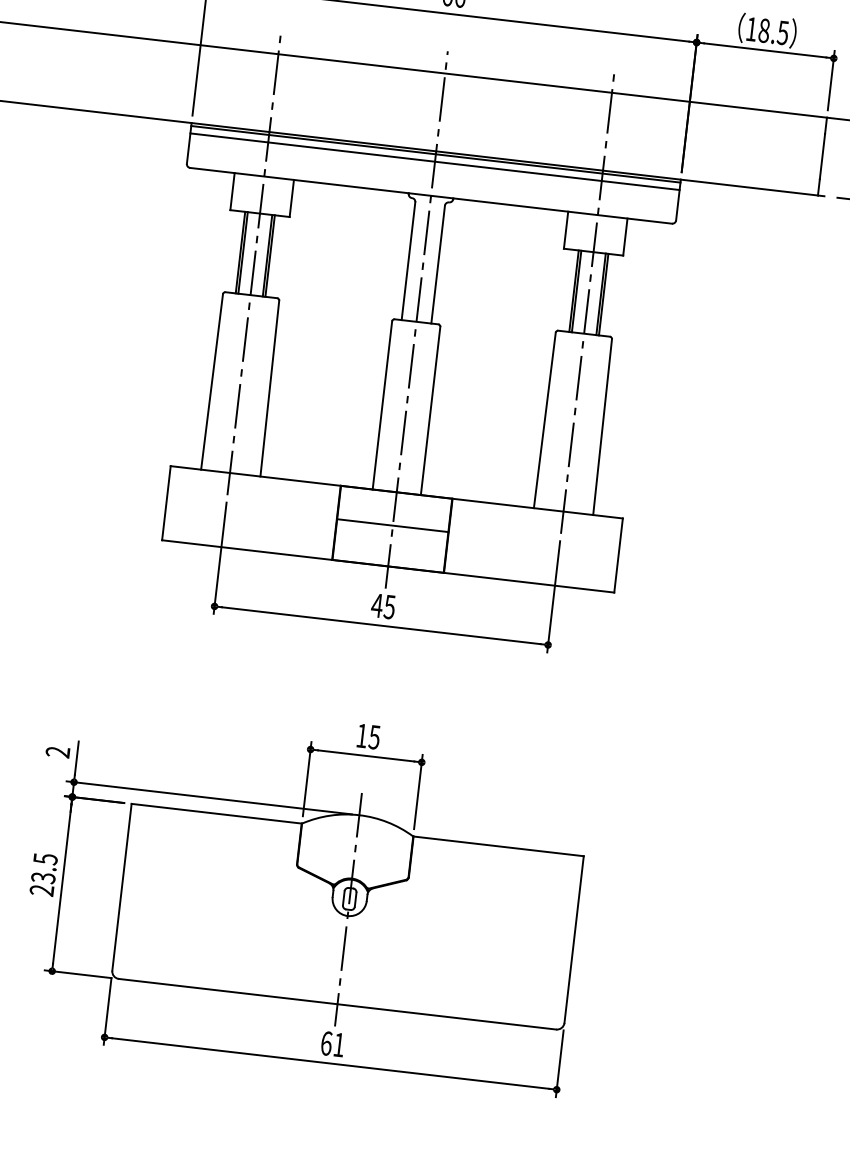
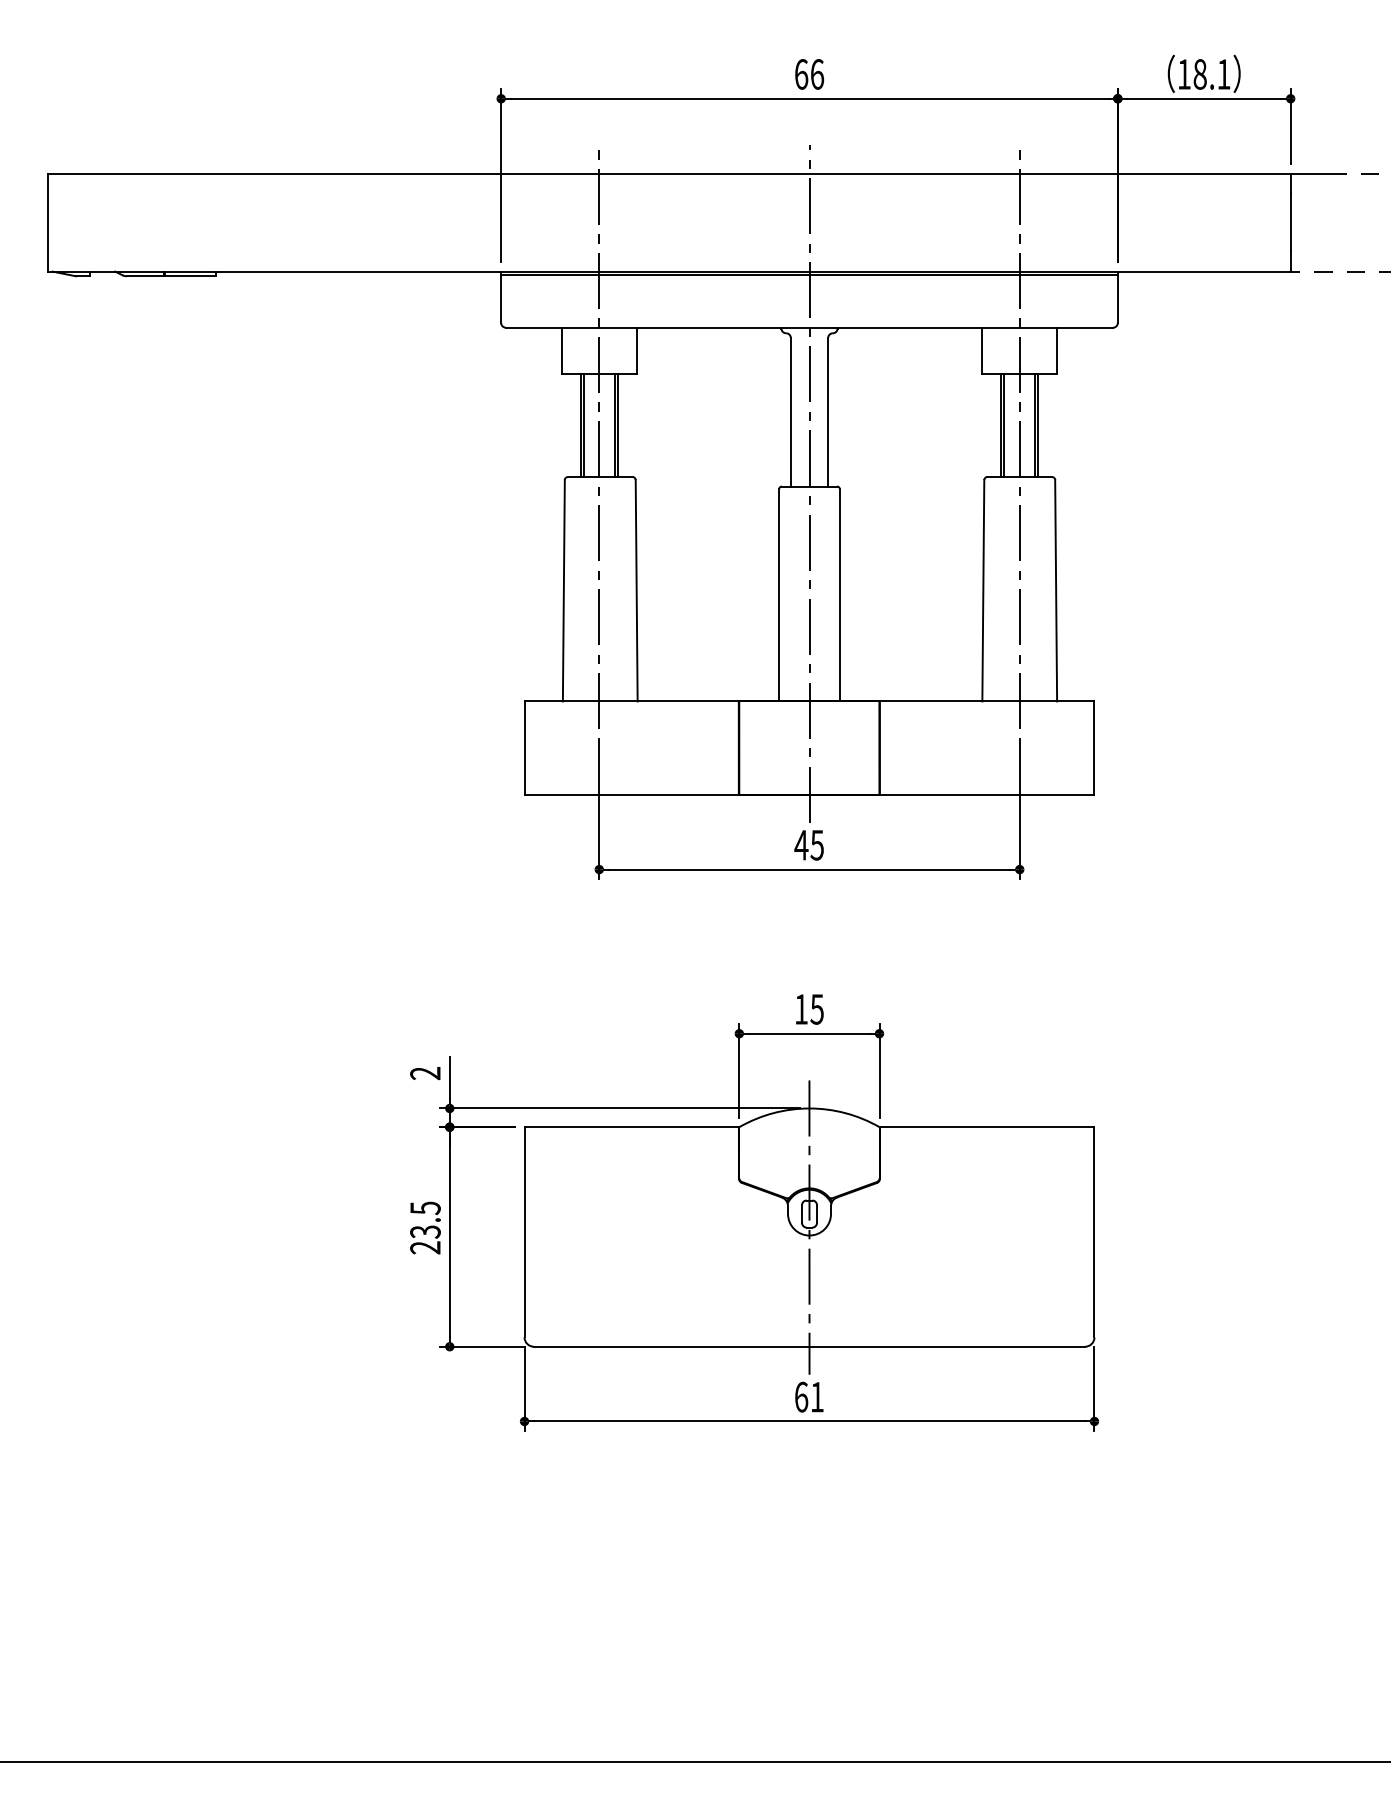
text: (782, 32) -> (1223, 74), 18.5 -> 18.1
line: (435, 161) -> (809, 284), removed
line: (392, 525) -> (809, 743), removed

